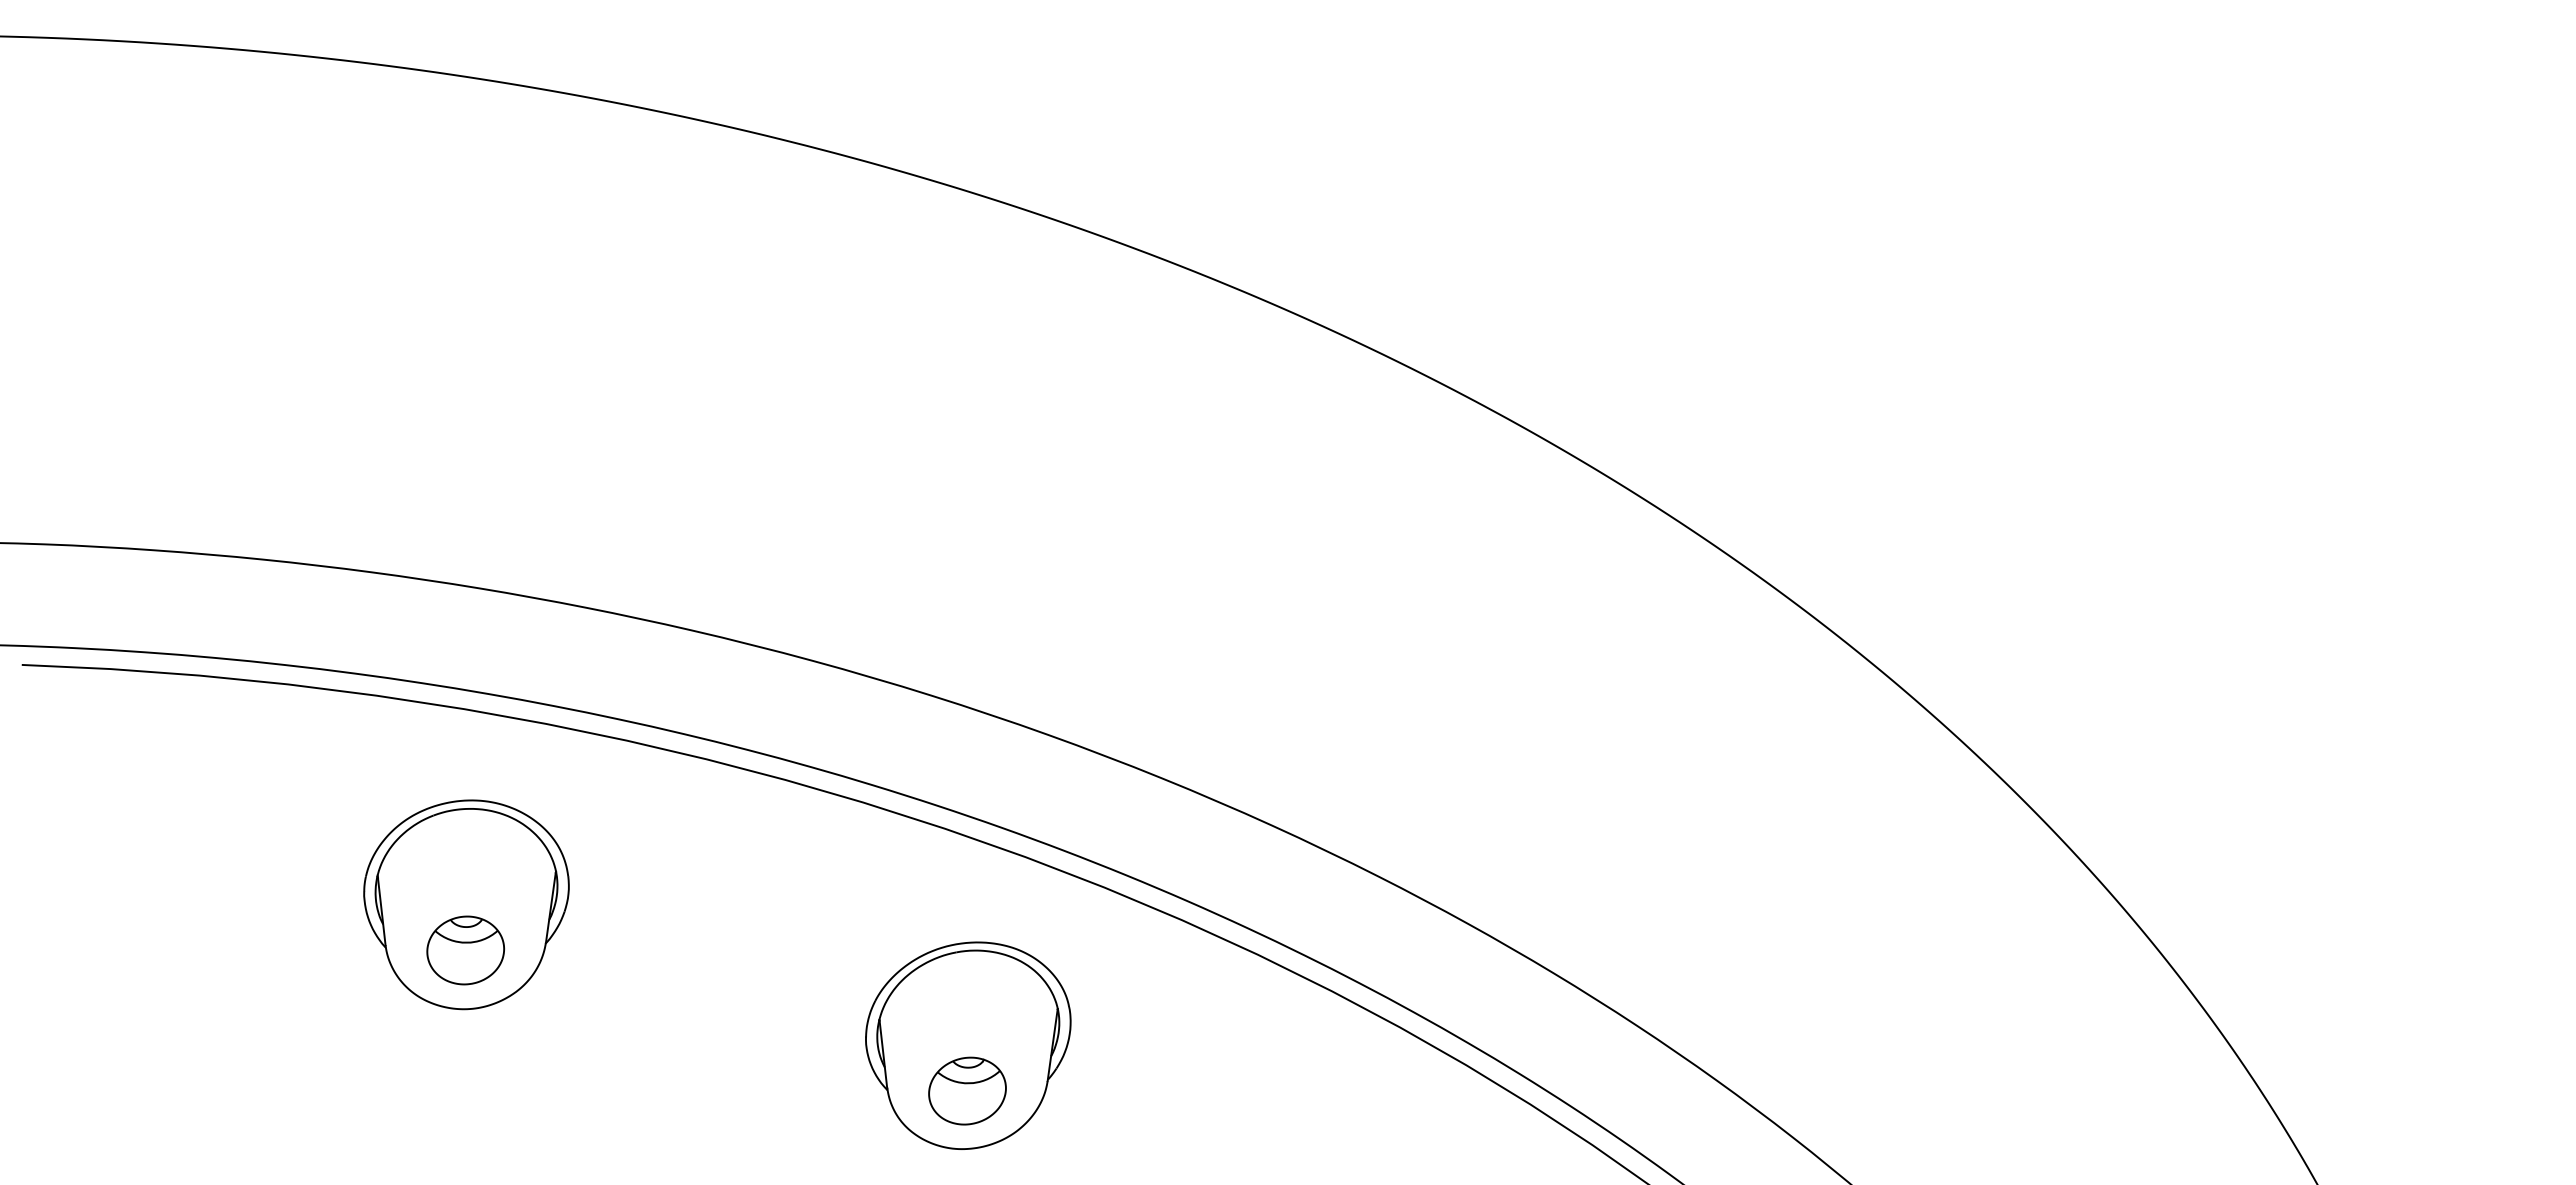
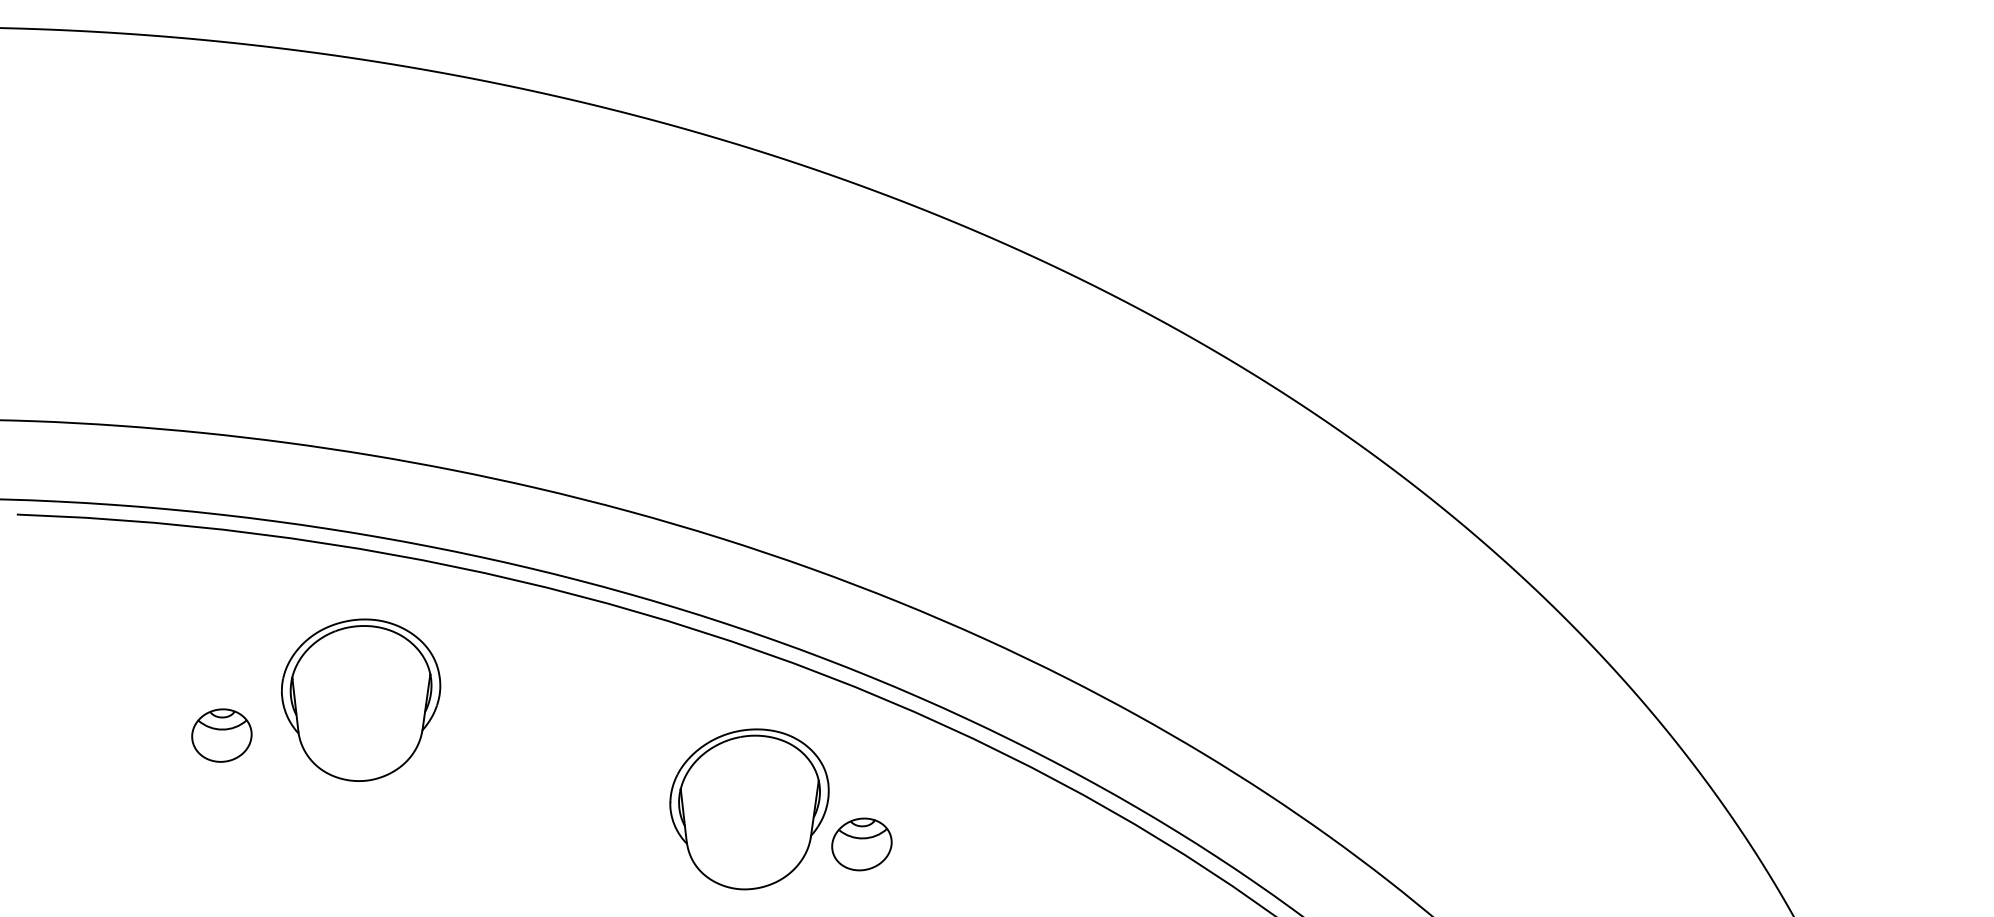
part: (465, 950) -> (221, 735), moved
part: (967, 1090) -> (861, 844), moved

